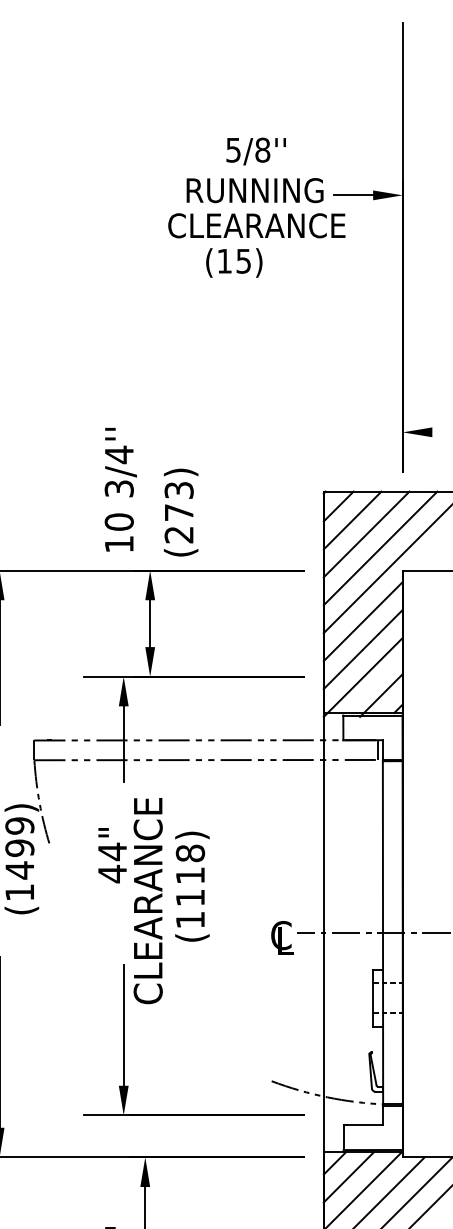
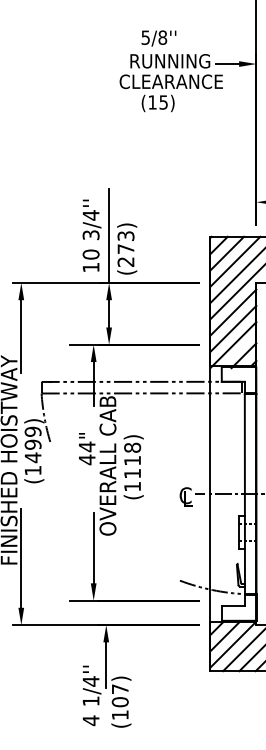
text: (255, 151) -> (158, 38), moved
line: (150, 489) -> (109, 235), added
text: (147, 880) -> (107, 463), CLEARANCE -> OVERALL CAB

